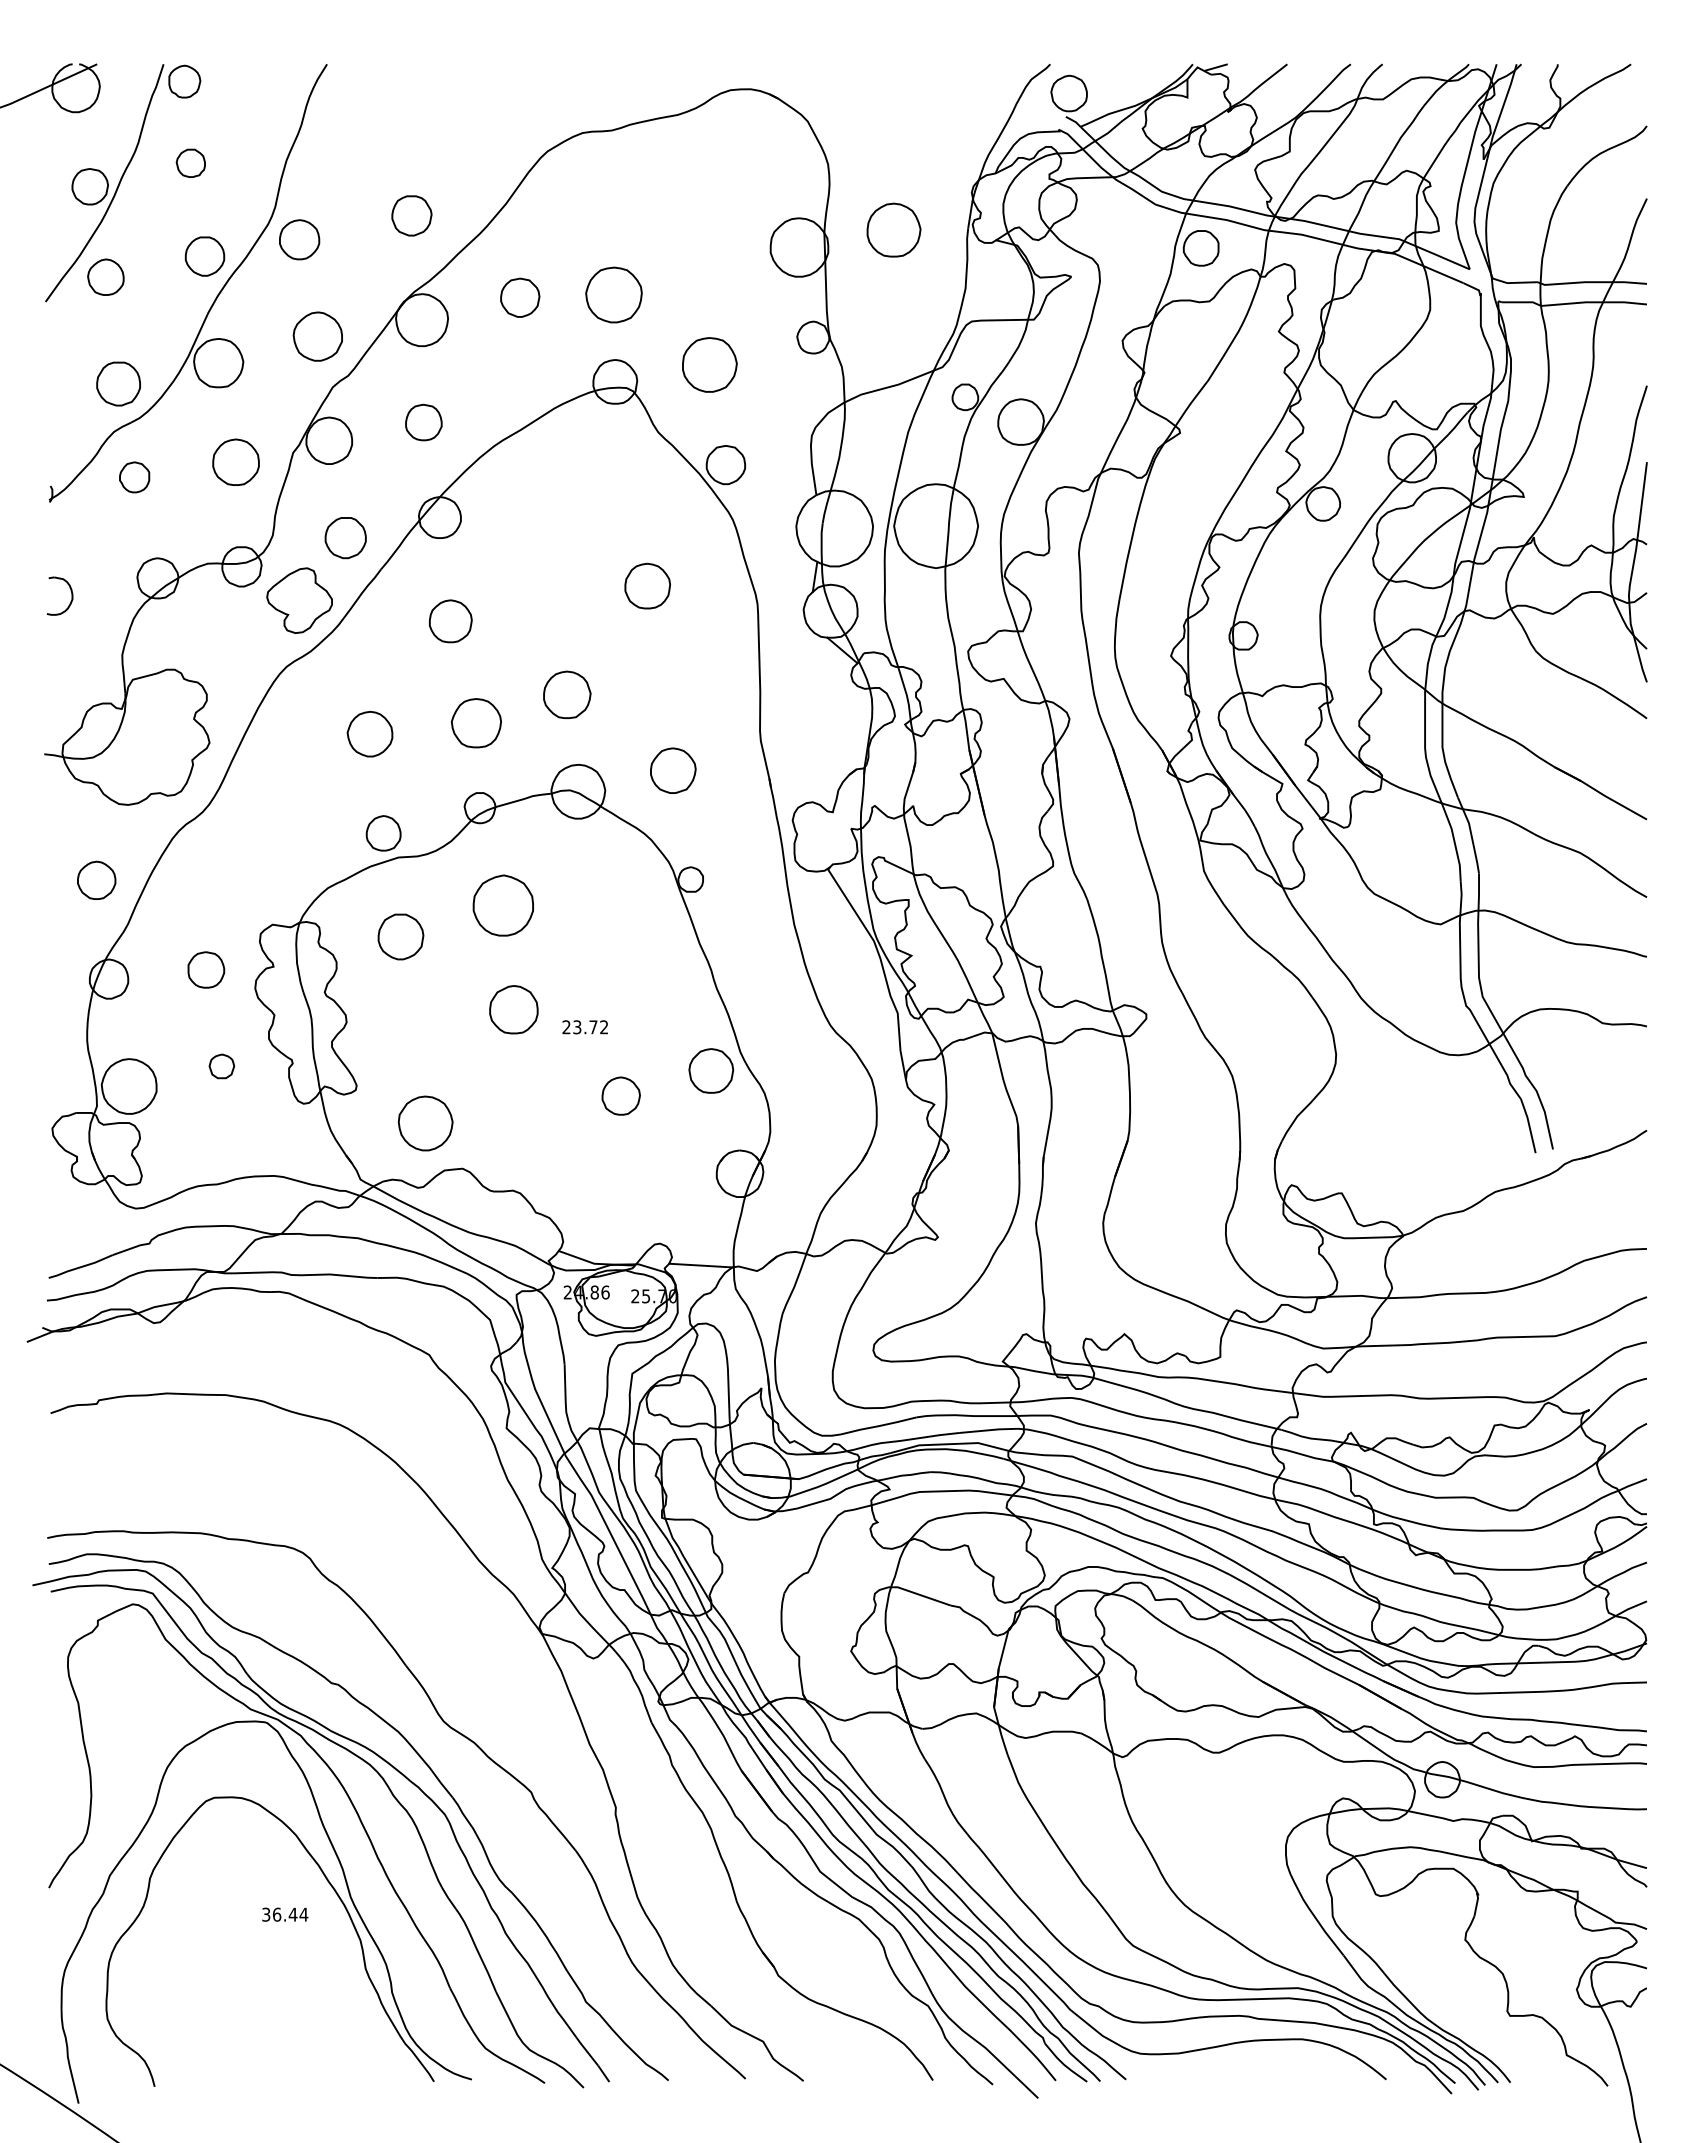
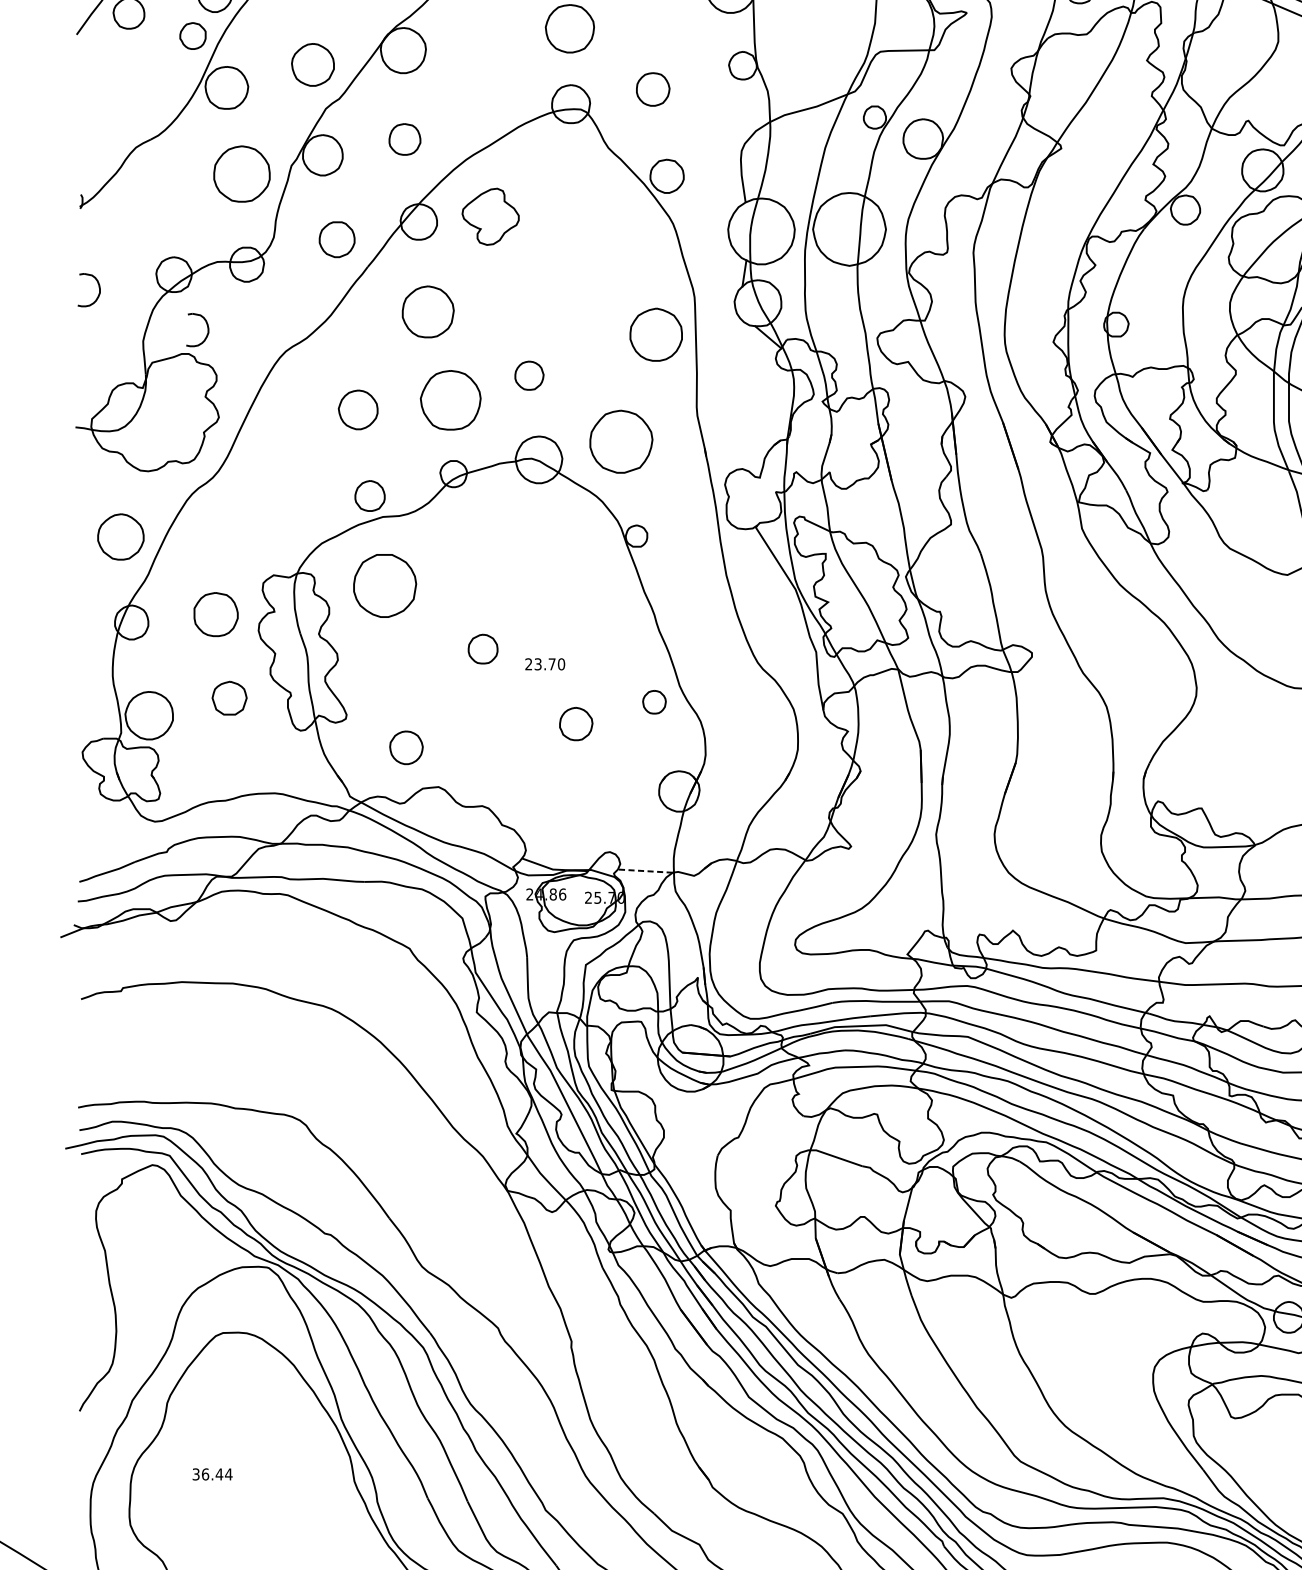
part: (520, 297) -> (488, 30), removed
part: (709, 364) -> (652, 89), size x0.7
part: (118, 383) -> (139, 105), removed
part: (235, 461) -> (241, 173), size x1.4
part: (134, 477) -> (192, 36), moved
part: (647, 585) -> (599, 280), removed
part: (299, 600) -> (490, 216), moved
part: (450, 621) -> (428, 312), size x1.4
part: (195, 637) -> (206, 326), added
part: (567, 694) -> (529, 375), size x0.7
part: (475, 723) -> (449, 400), size x1.4
part: (673, 770) -> (621, 441), size x1.6
part: (96, 879) -> (120, 536), size x1.4
part: (502, 905) -> (655, 334), moved
part: (400, 936) -> (384, 585), size x1.6
part: (206, 969) -> (216, 614), size x1.4
part: (513, 1009) -> (482, 648), size x0.7
text: (604, 1027) -> (561, 664), 23.72 -> 23.70
part: (221, 1066) -> (229, 698), size x1.6
part: (711, 1070) -> (654, 701), size x0.6
part: (425, 1123) -> (406, 747), size x0.7
line: (700, 1265) -> (645, 871), solid -> dashed
text: (285, 1914) -> (212, 1474), moved

